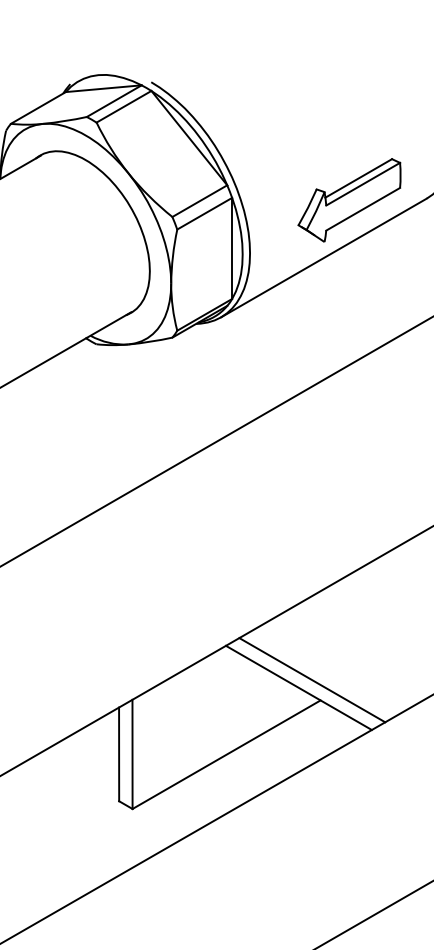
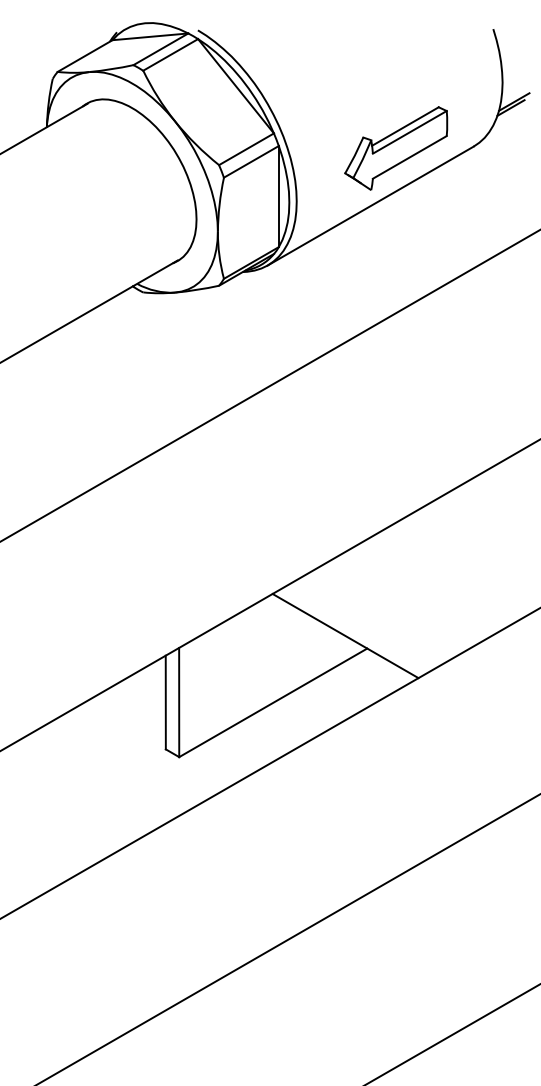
line: (311, 680) -> (358, 628), removed

